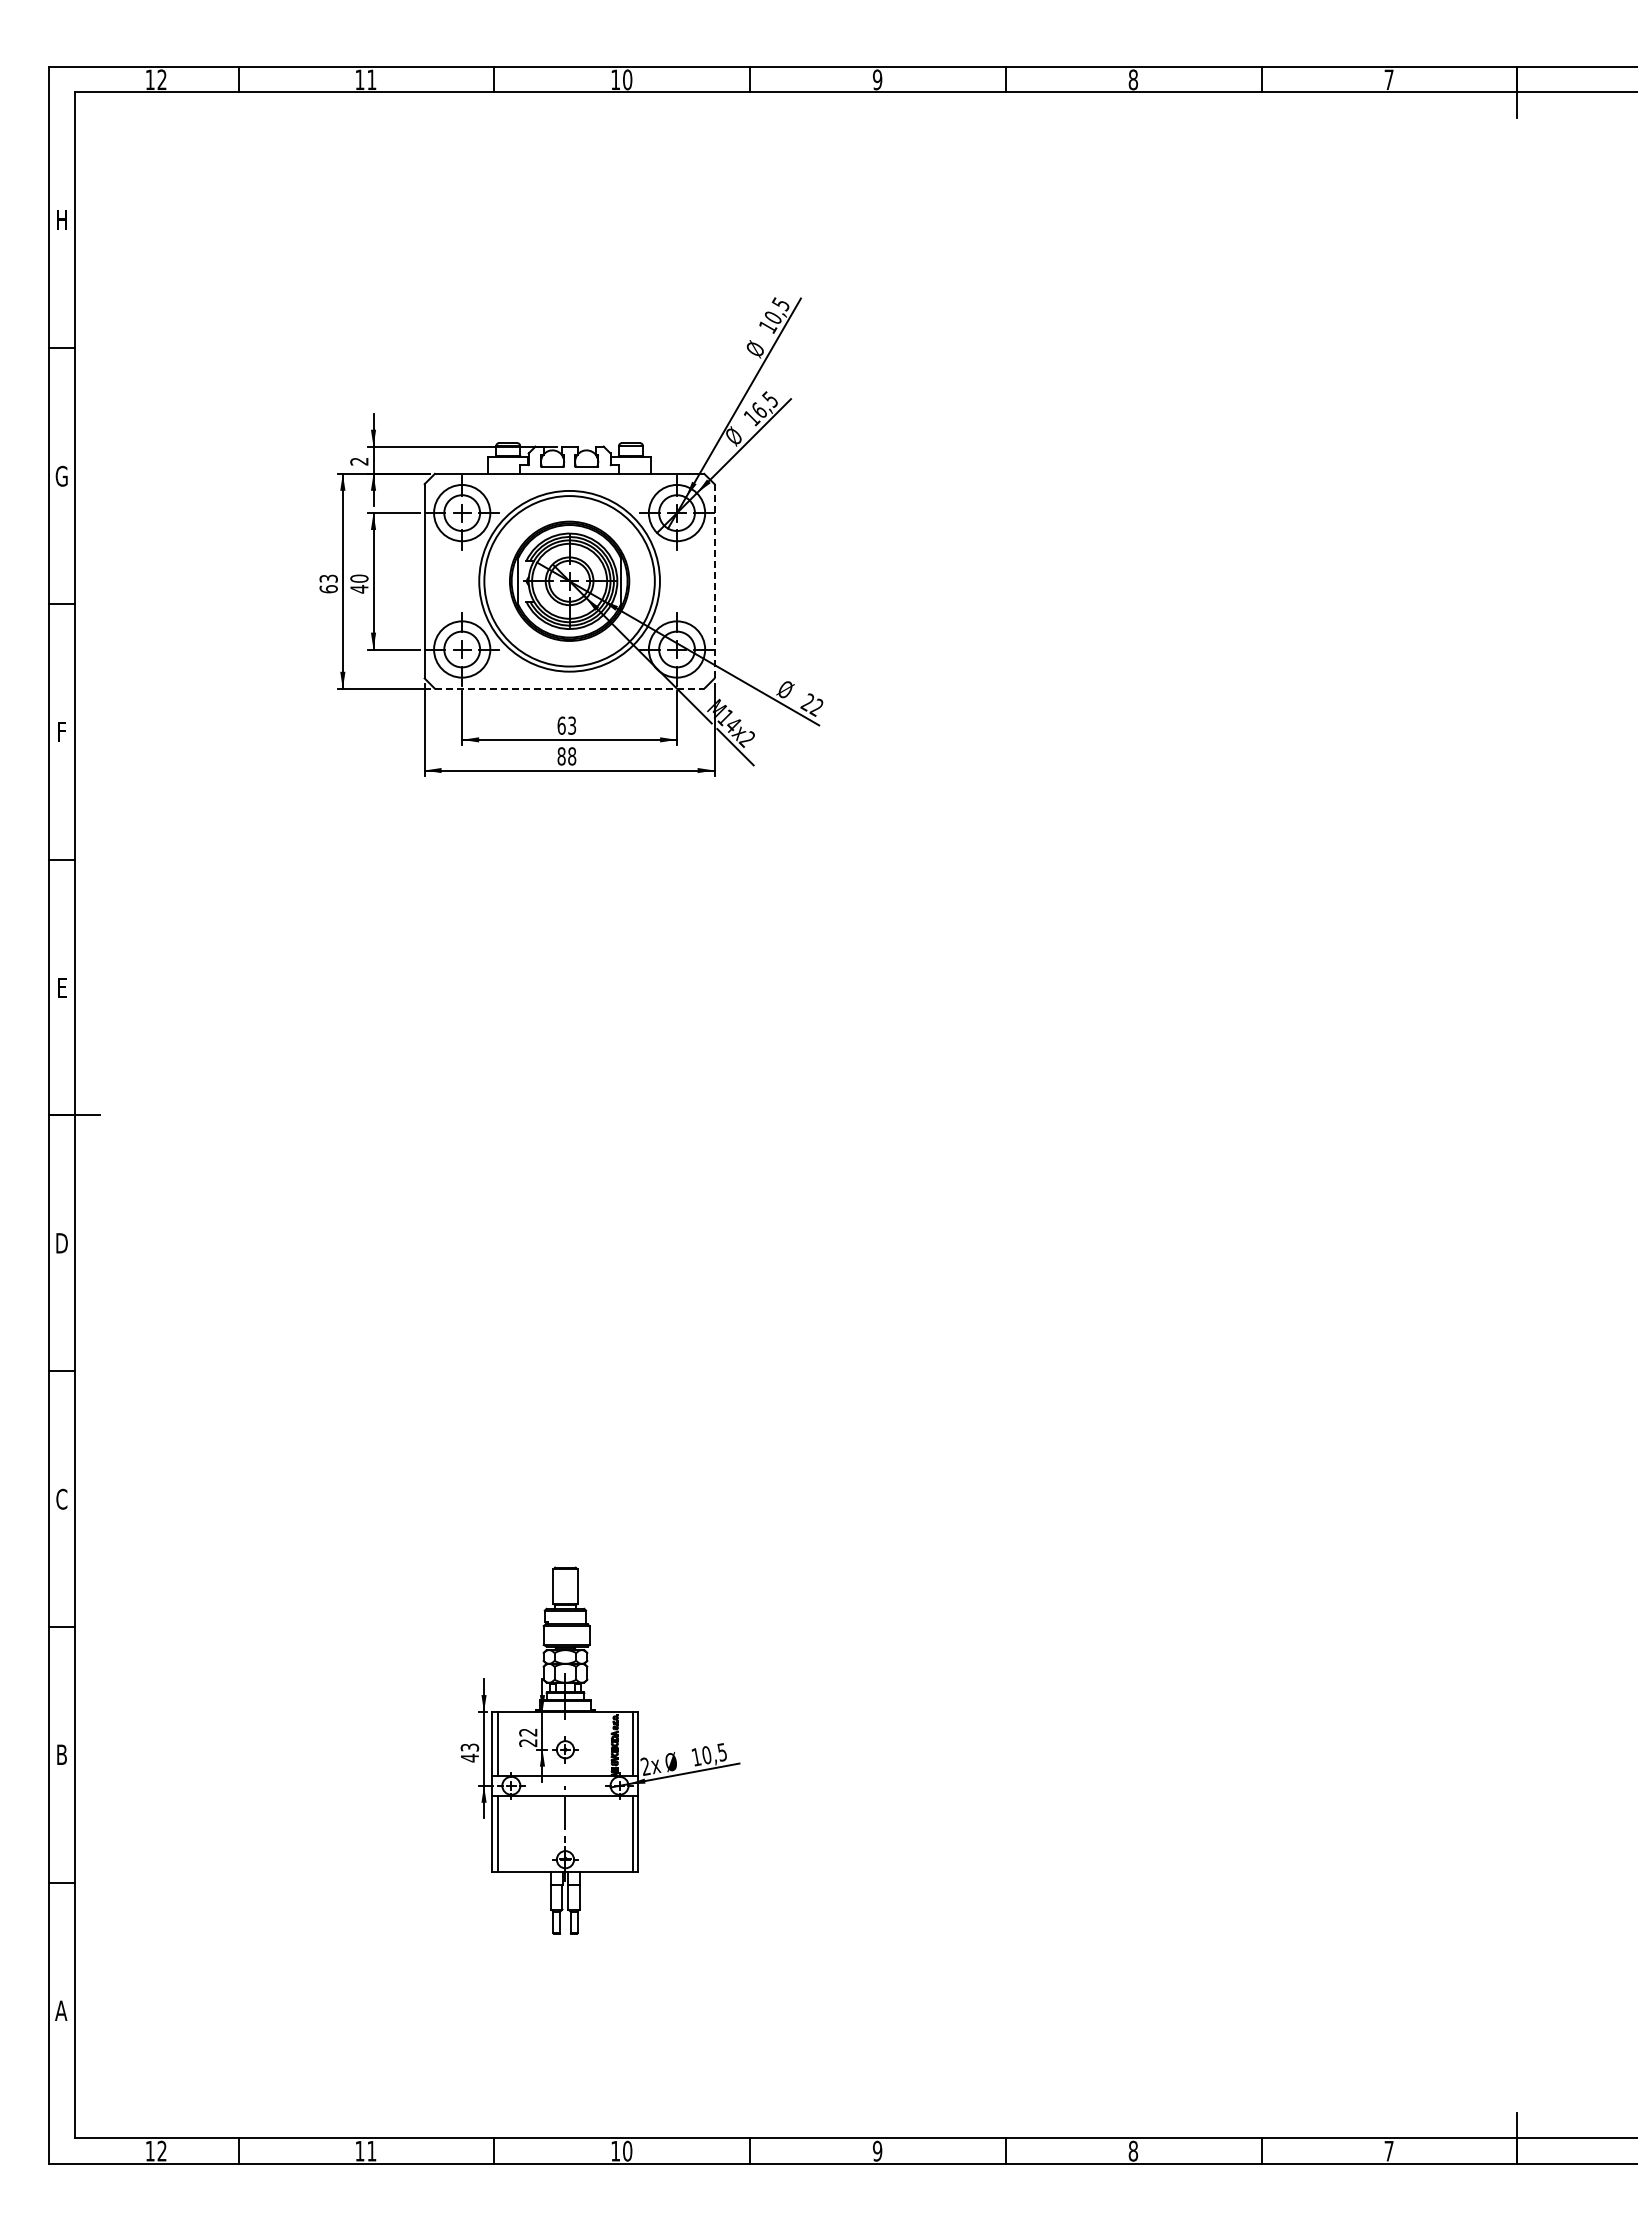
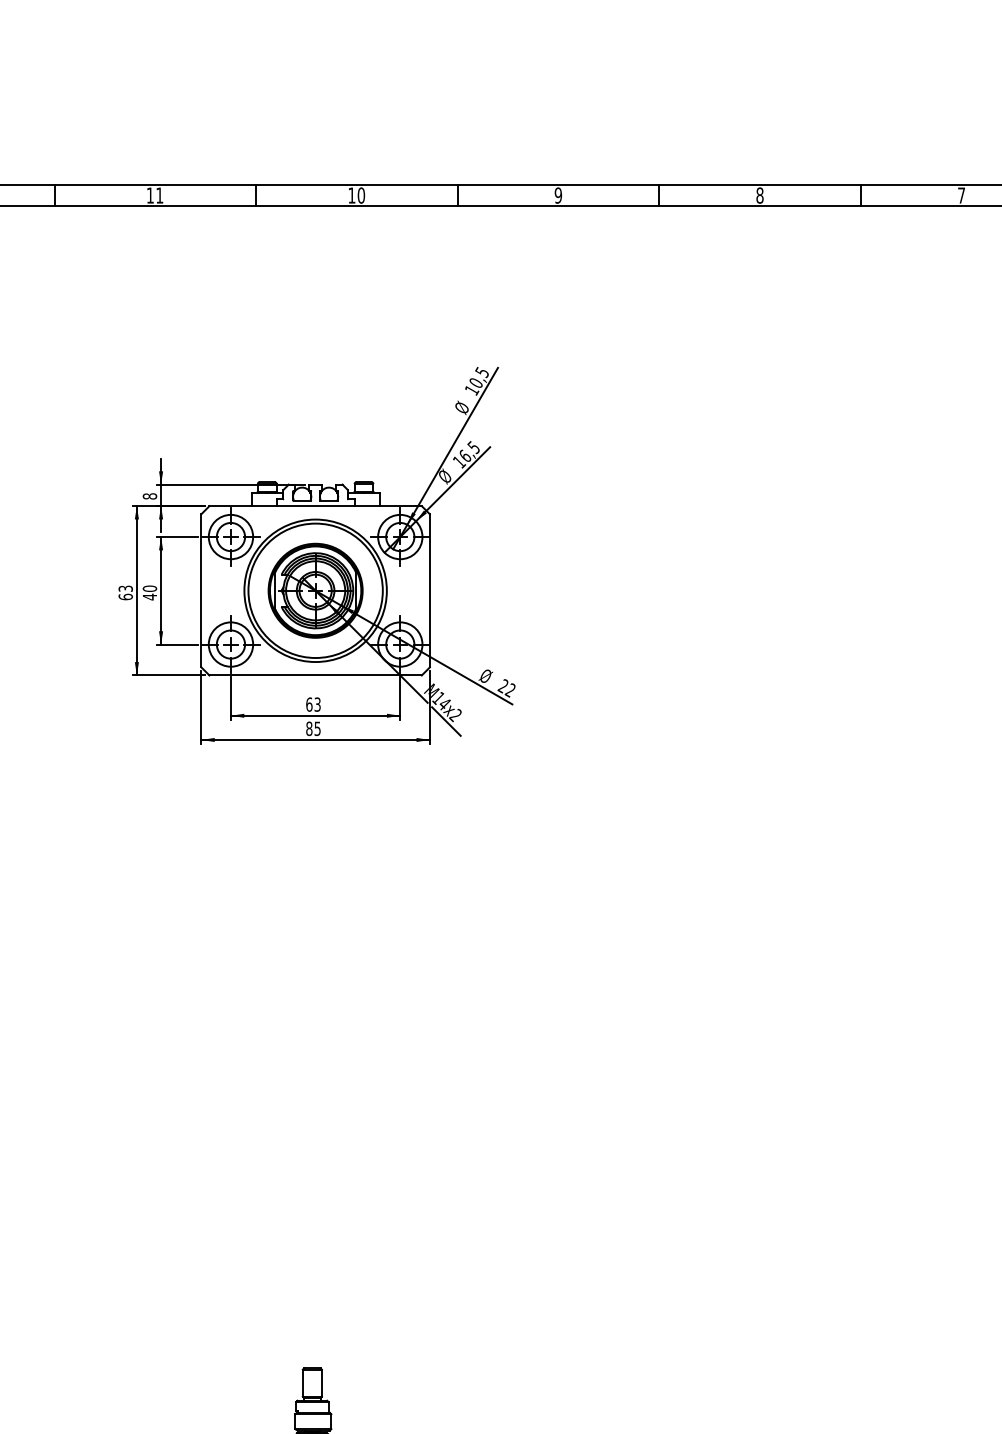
text: (359, 461) -> (150, 496), 2 -> 8
line: (714, 580) -> (429, 590), dashed -> solid
line: (569, 688) -> (315, 675), dashed -> solid
text: (572, 756) -> (317, 728), 88 -> 85

